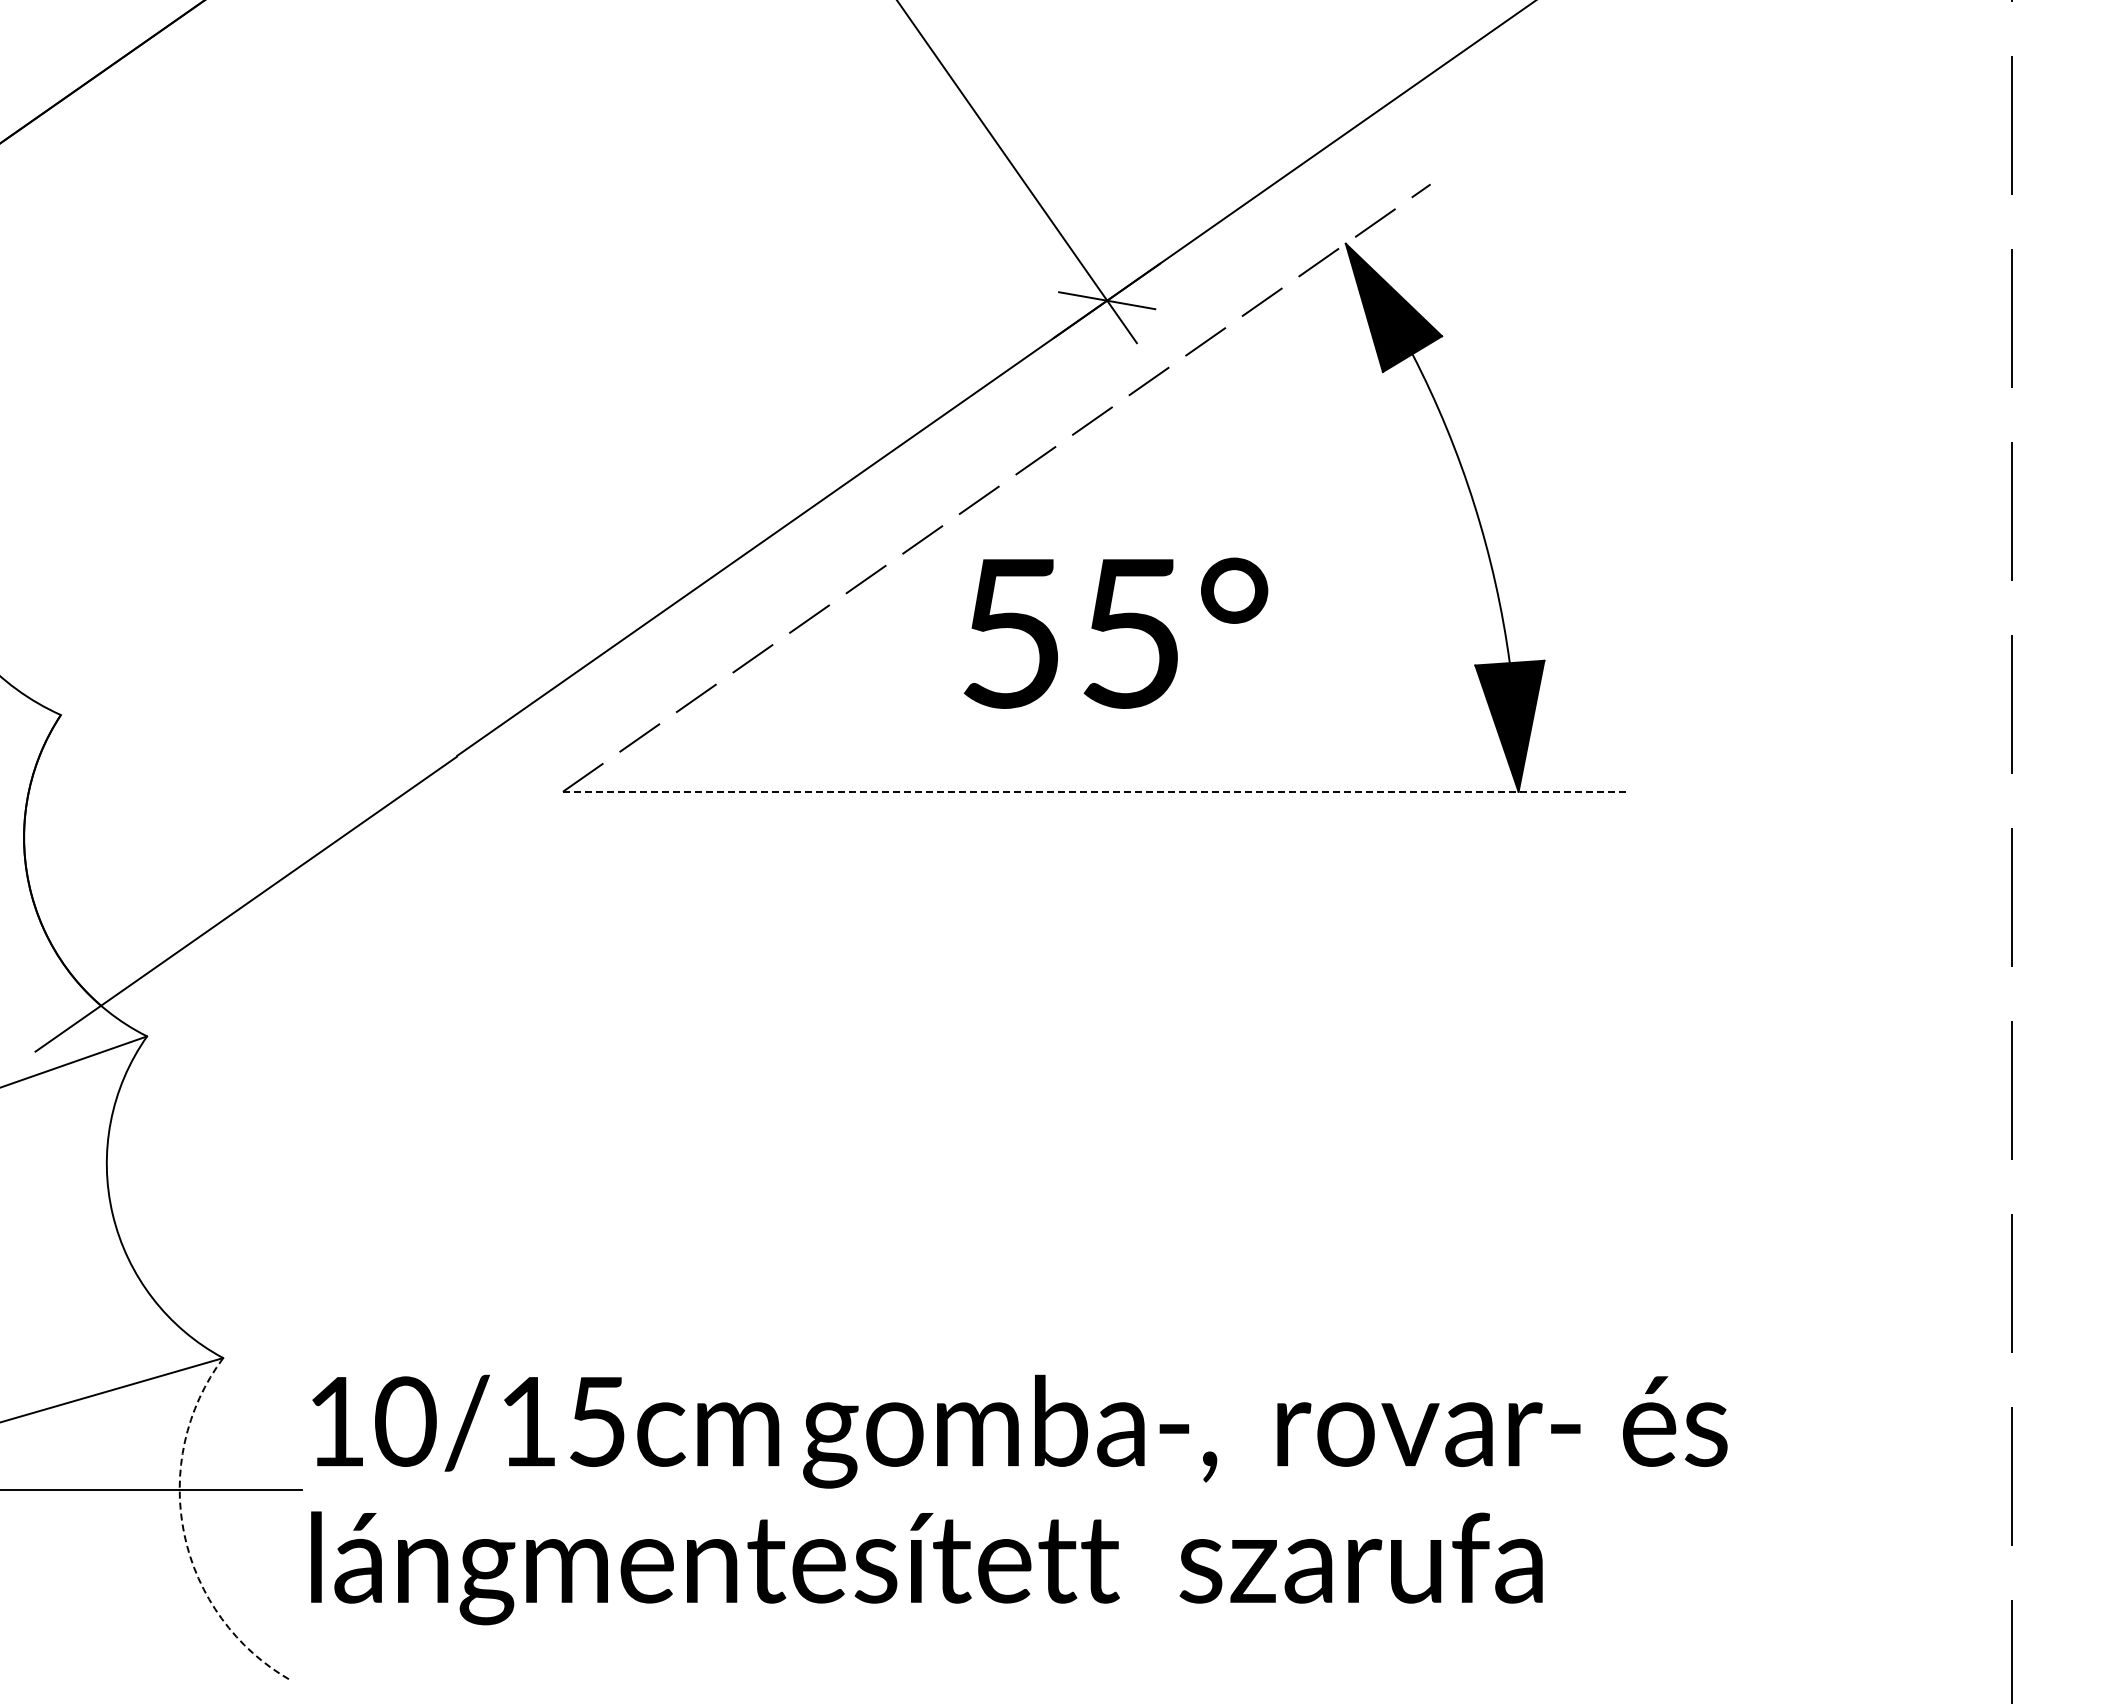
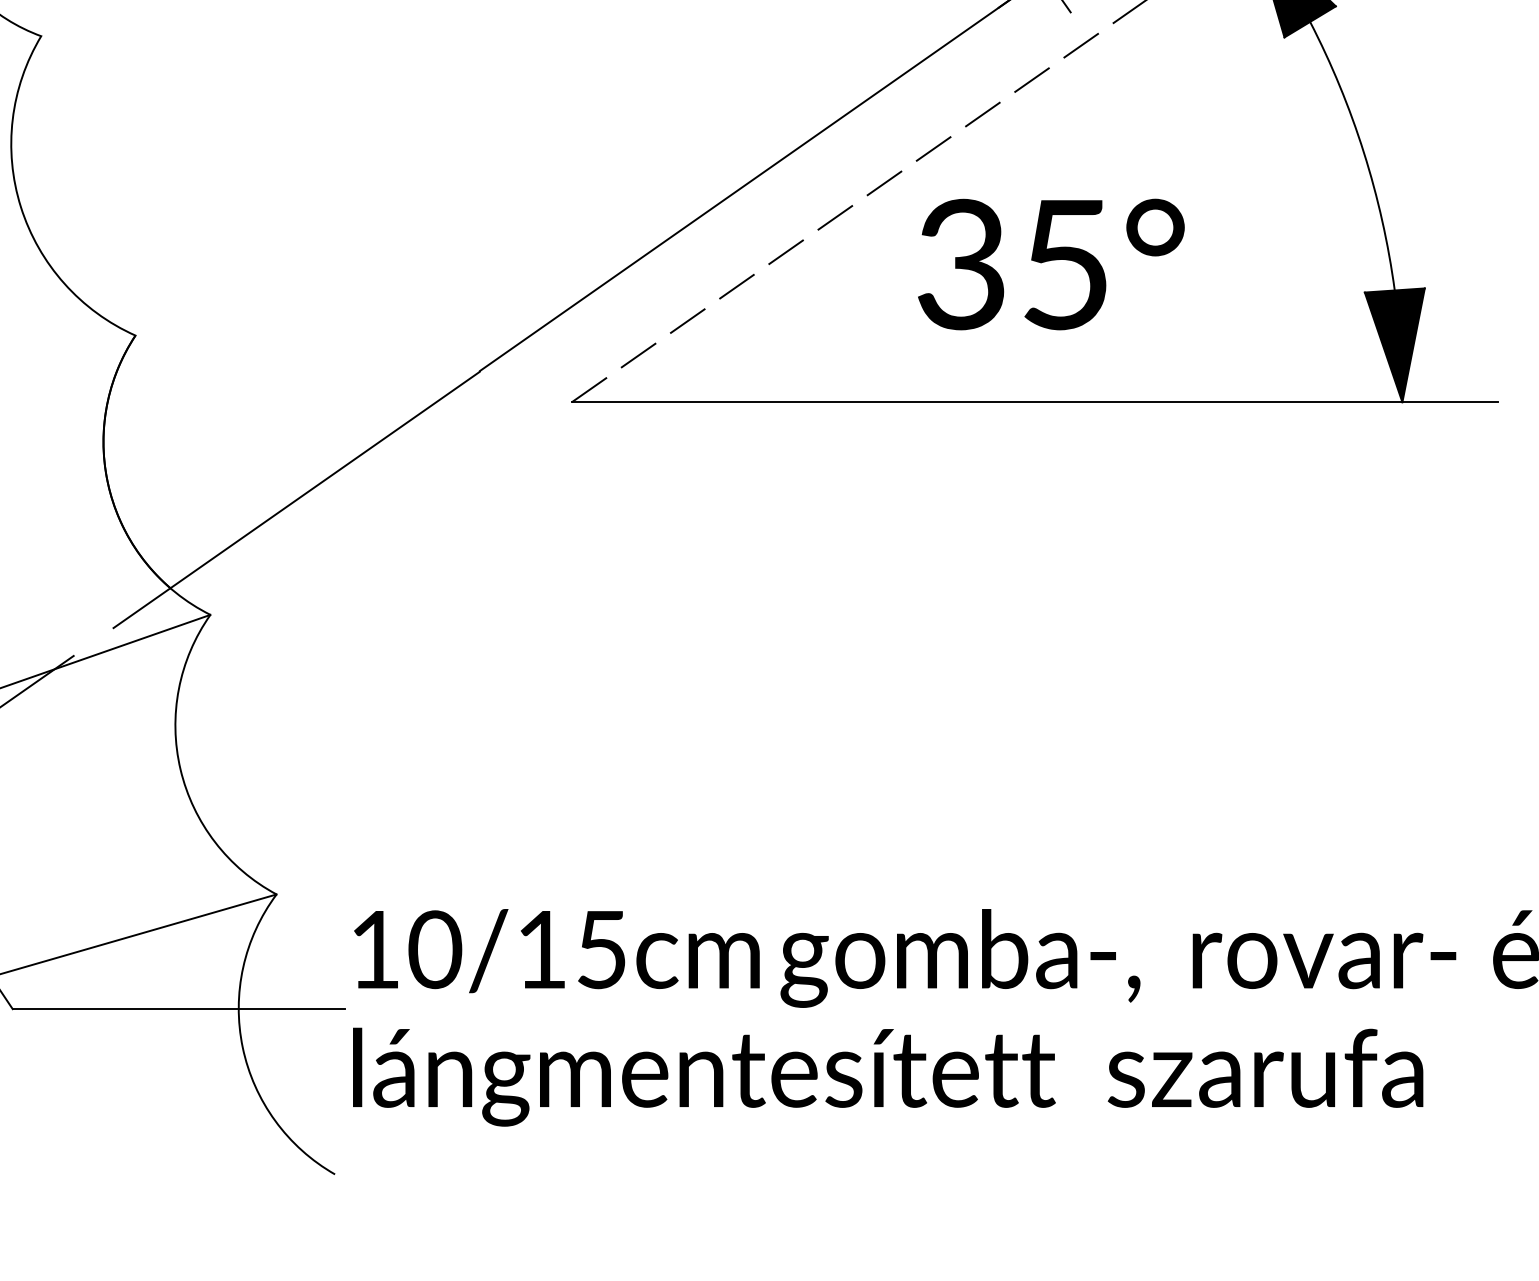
text: (1010, 632) -> (960, 263), 55° -> 35°
line: (1096, 791) -> (1035, 402), dashed -> solid
arc: (184, 1534) -> (242, 1047), dashed -> solid

